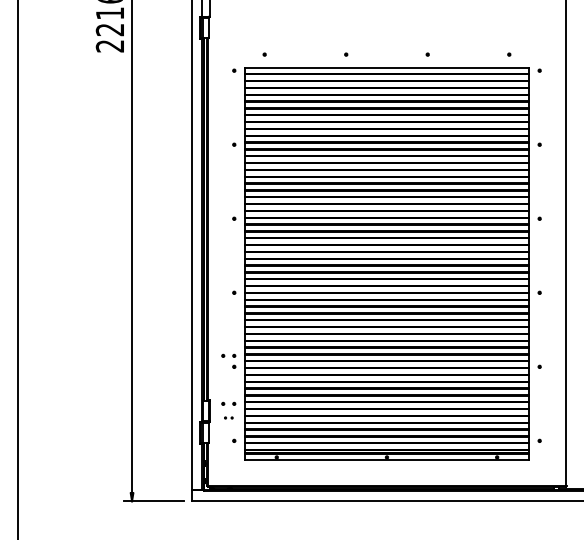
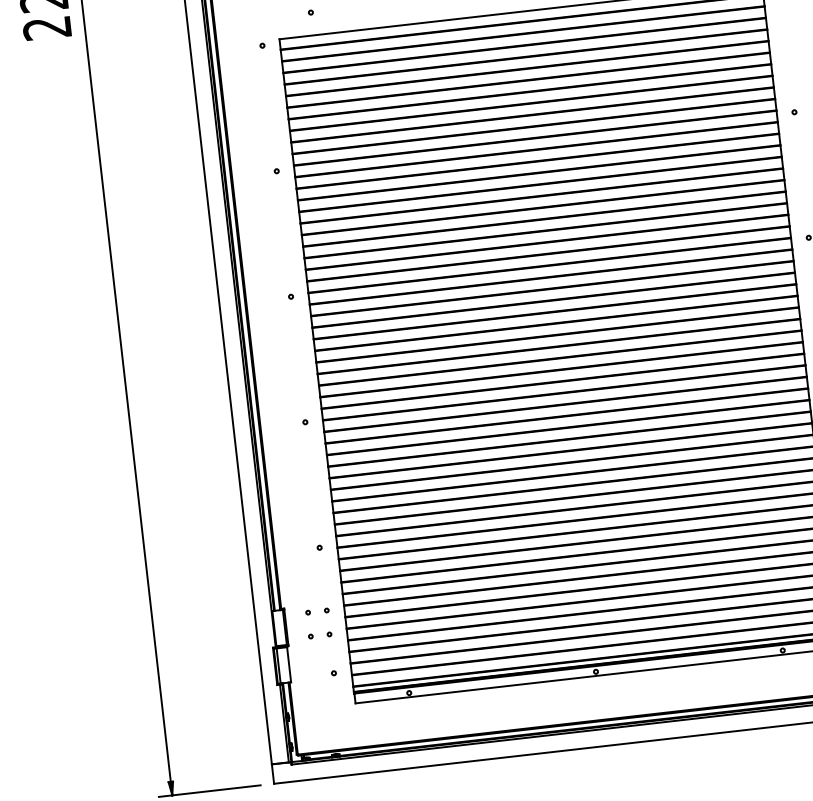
part: (228, 355) -> (307, 529), removed
part: (228, 417) -> (319, 634), size x1.67

